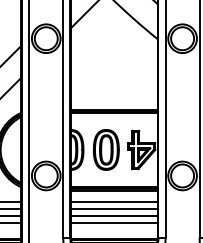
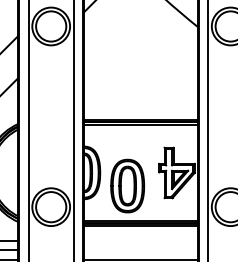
part: (106, 149) -> (127, 185), moved
line: (114, 201) -> (141, 240), removed
line: (114, 208) -> (141, 250), removed

